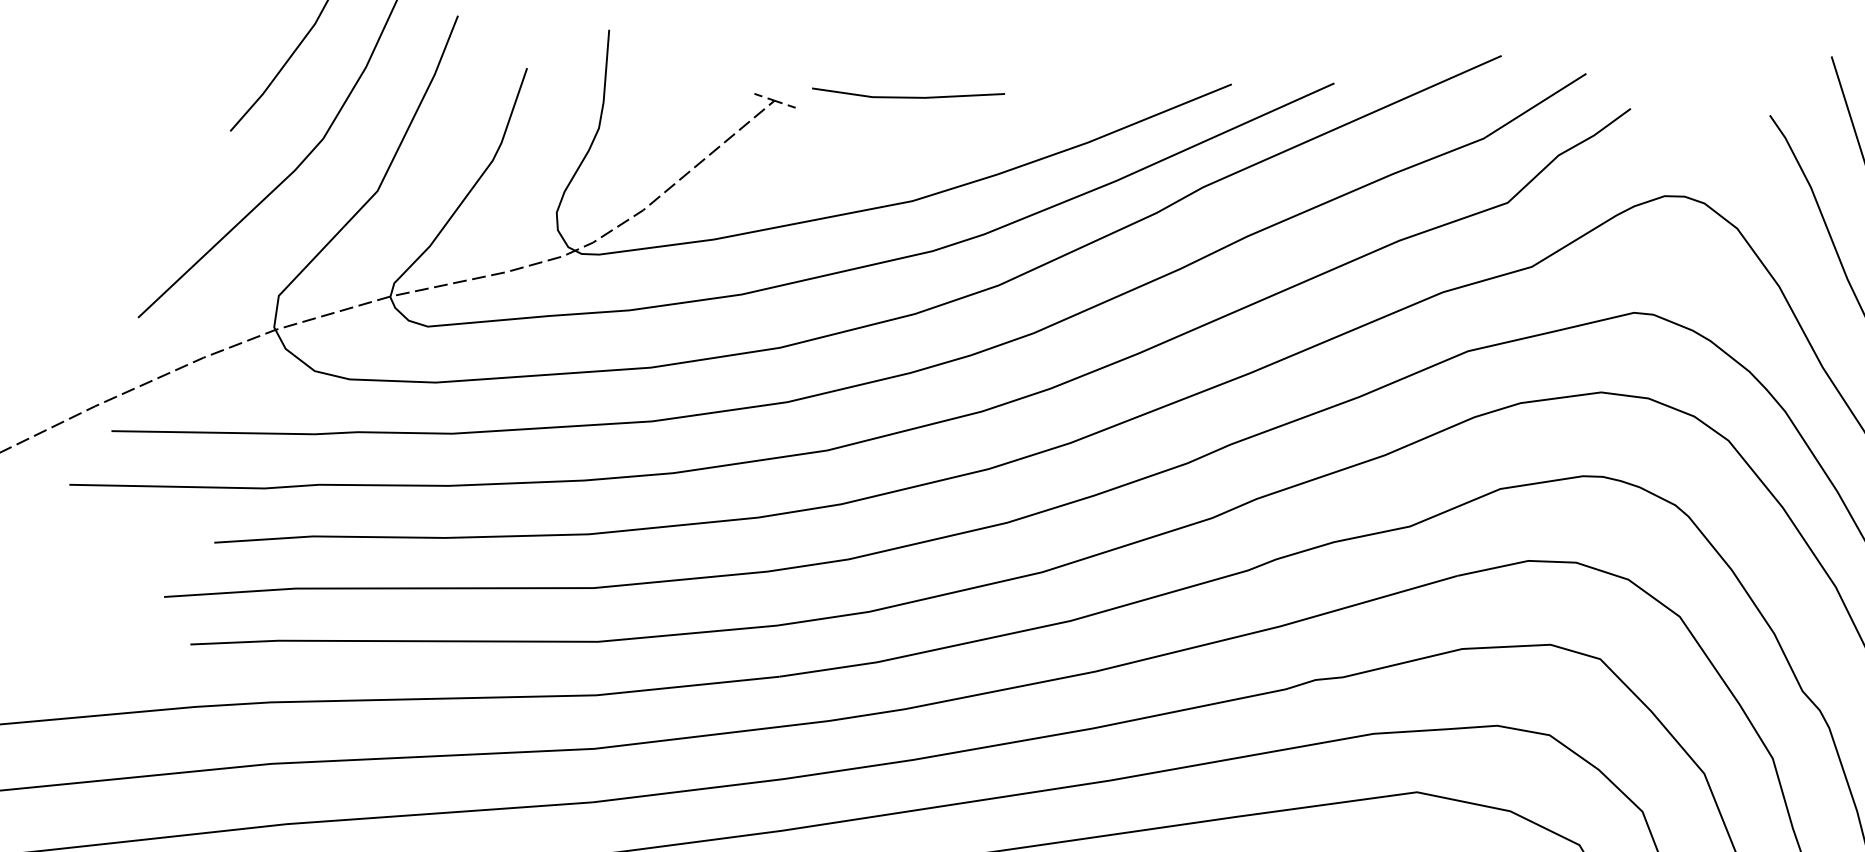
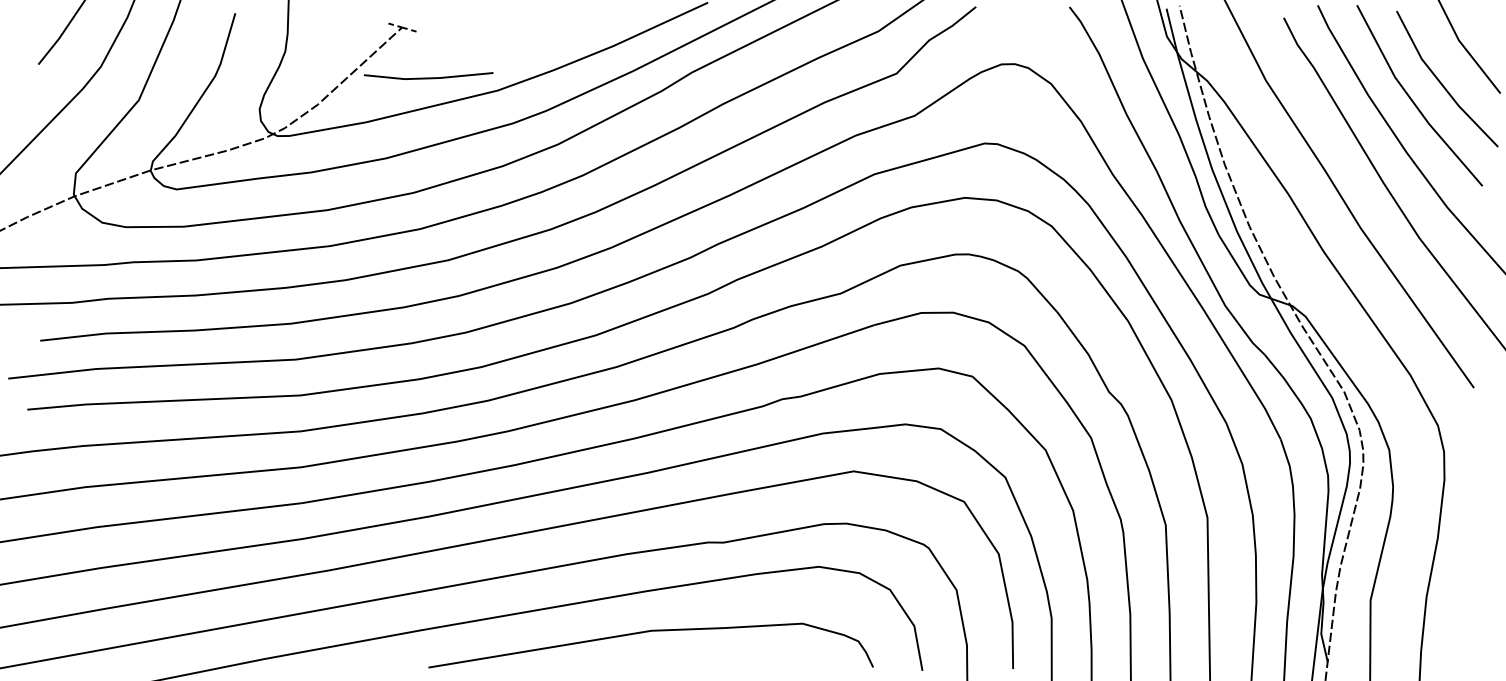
line: (908, 96) -> (428, 77), moved

